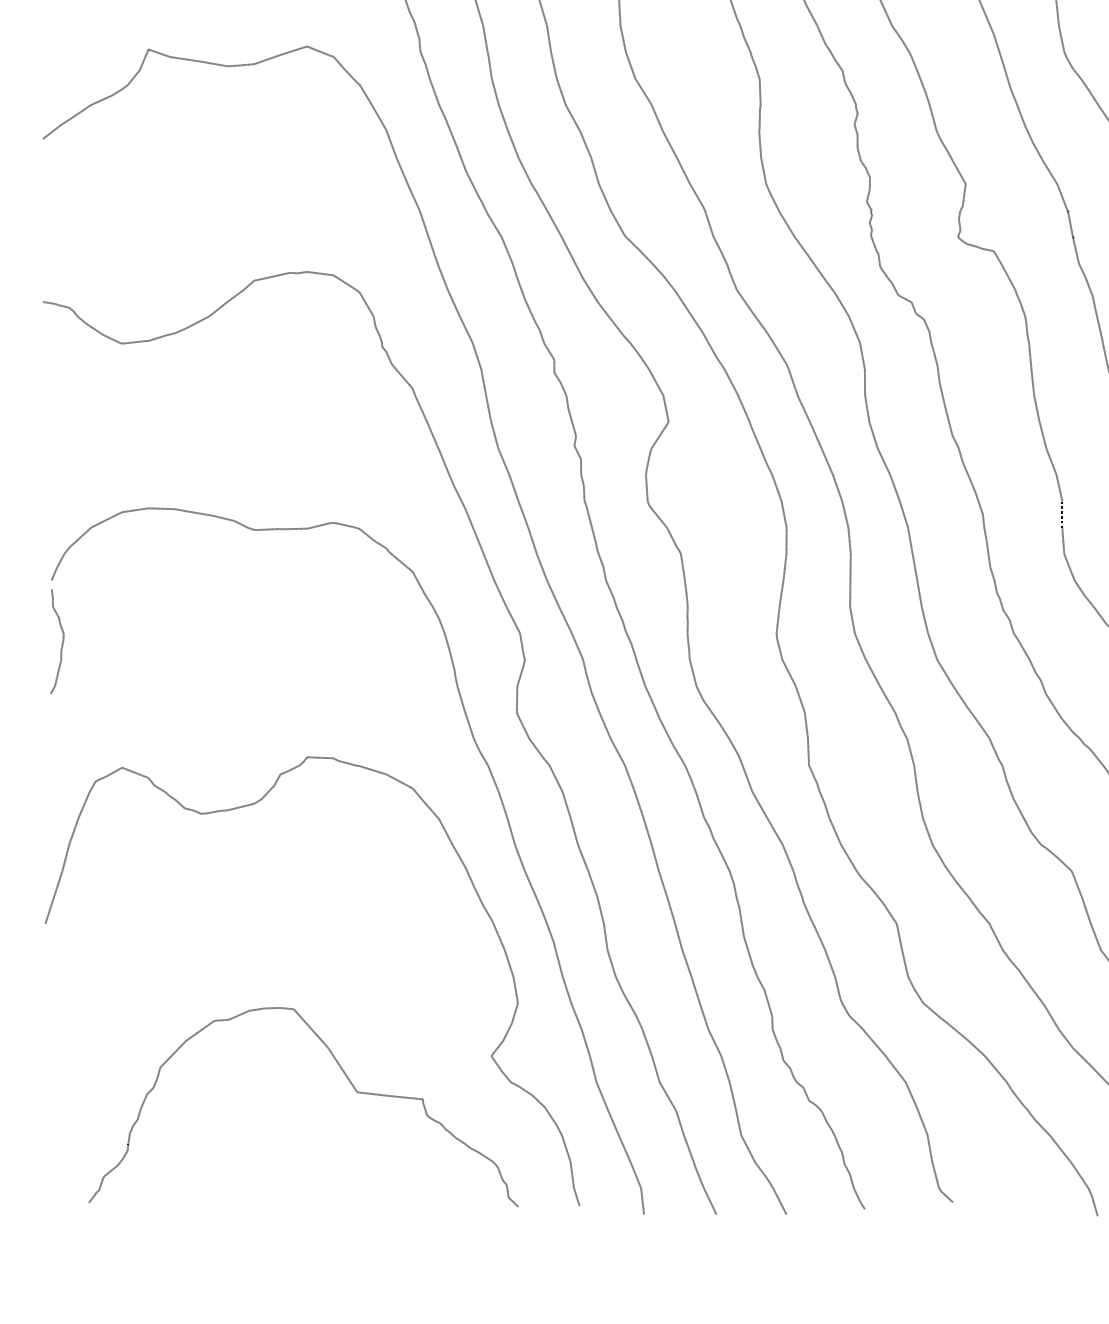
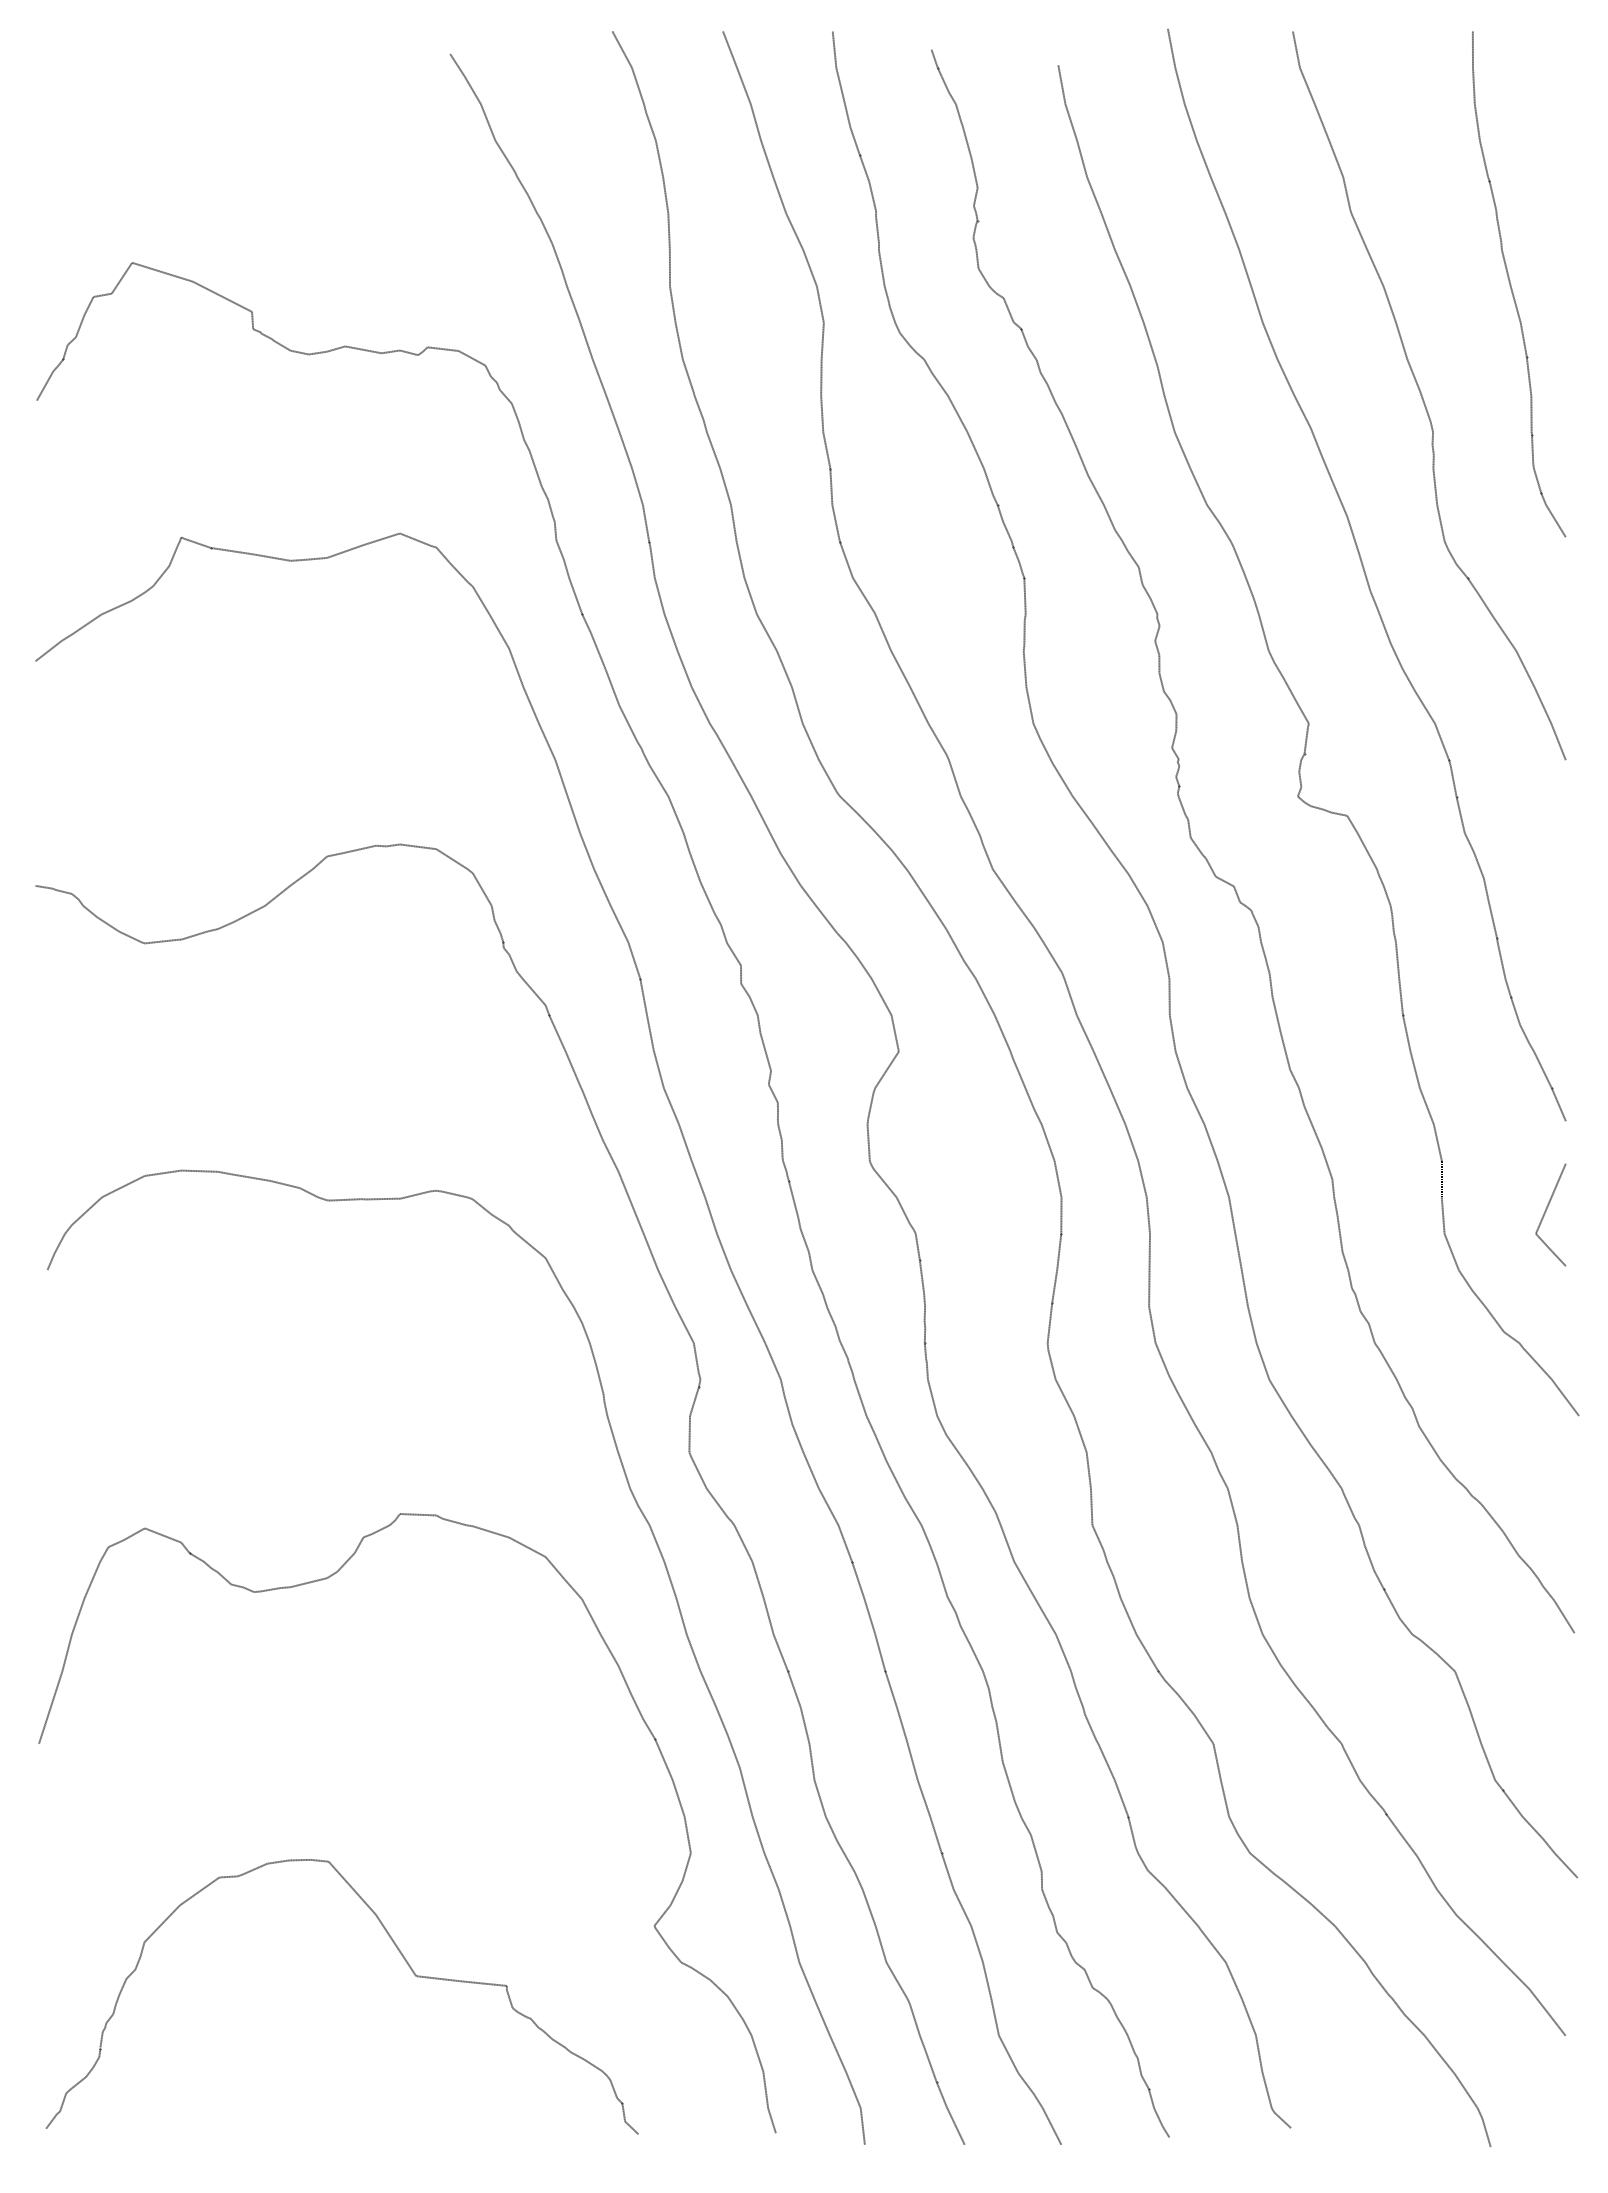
curve: (62, 641) -> (62, 1354), removed
curve: (348, 1080) -> (404, 1960), moved

